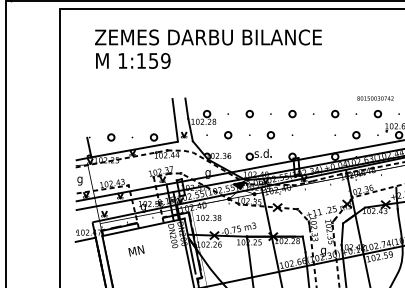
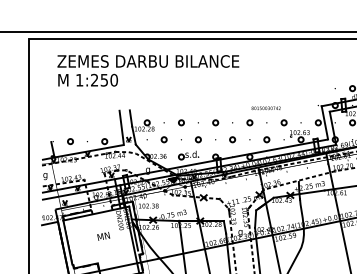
text: (153, 59) -> (104, 79), 1:159 -> 1:250
text: (374, 98) -> (265, 108), moved
circle: (313, 134) -> (232, 139), added
text: (136, 250) -> (103, 236), moved

